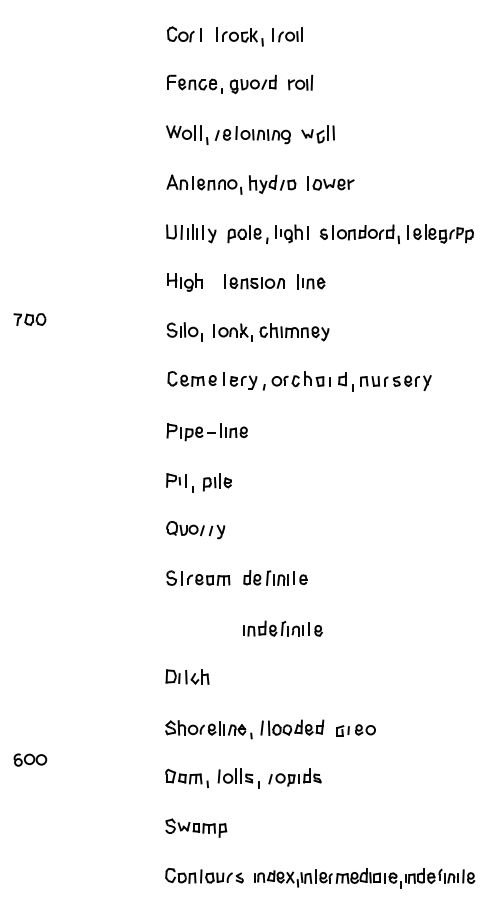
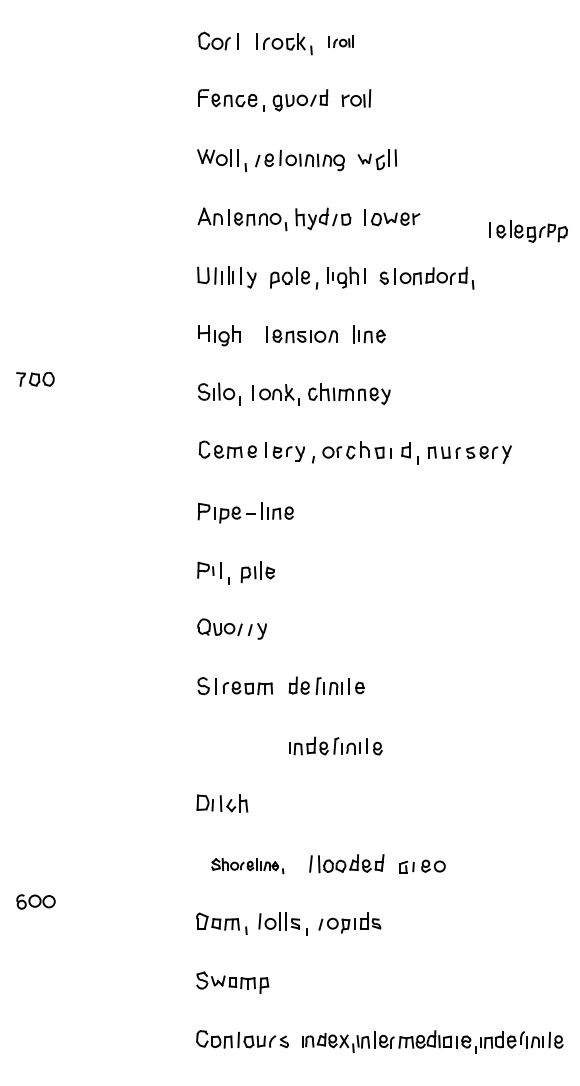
part: (287, 34) -> (341, 41), size x0.7
part: (440, 233) -> (528, 230), moved
part: (208, 729) -> (247, 865), size x0.7

